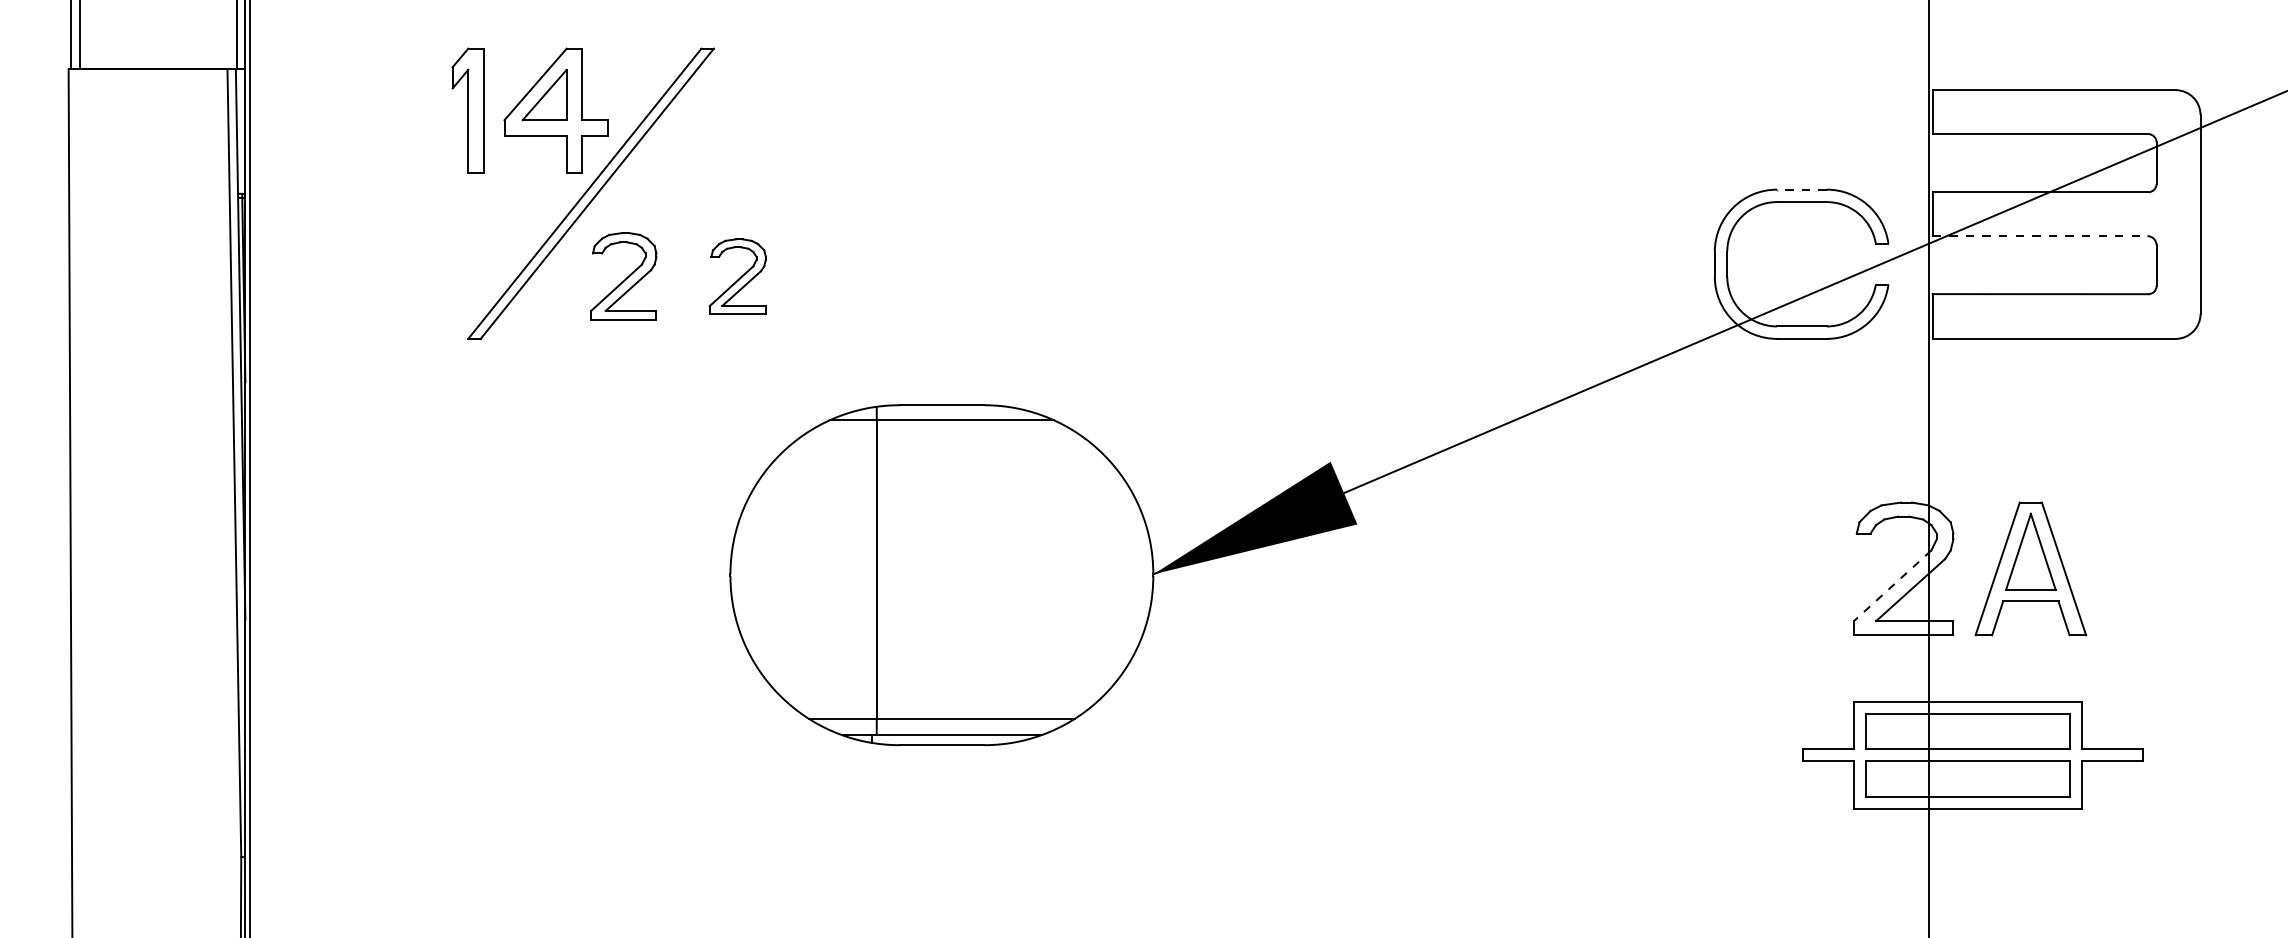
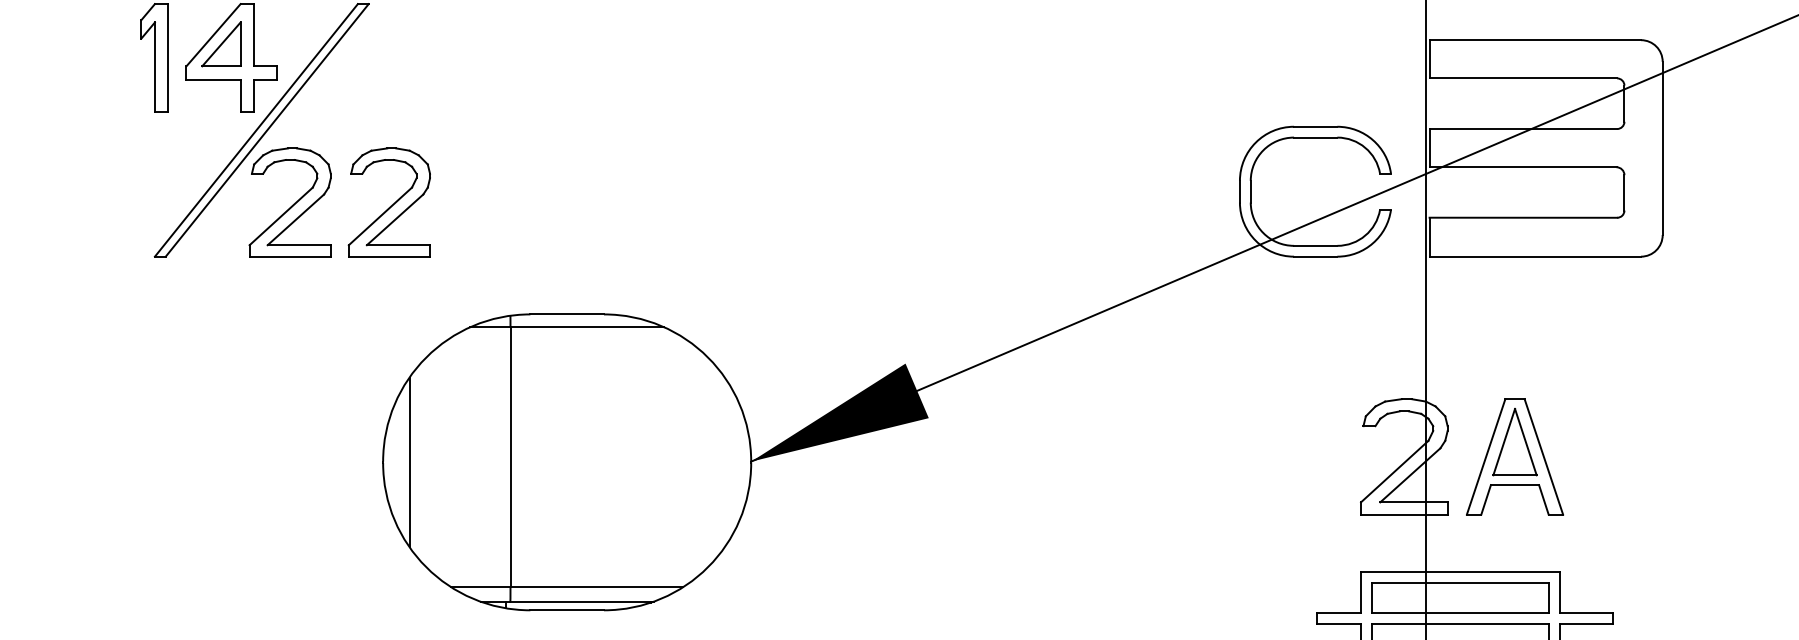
line: (1801, 189) -> (1315, 126), dashed -> solid
line: (2040, 236) -> (1523, 167), dashed -> solid
part: (623, 276) -> (290, 202), size x1.43
part: (737, 276) -> (389, 202), size x1.67
line: (760, 574) -> (409, 461), added
line: (1892, 586) -> (1394, 472), dashed -> solid

